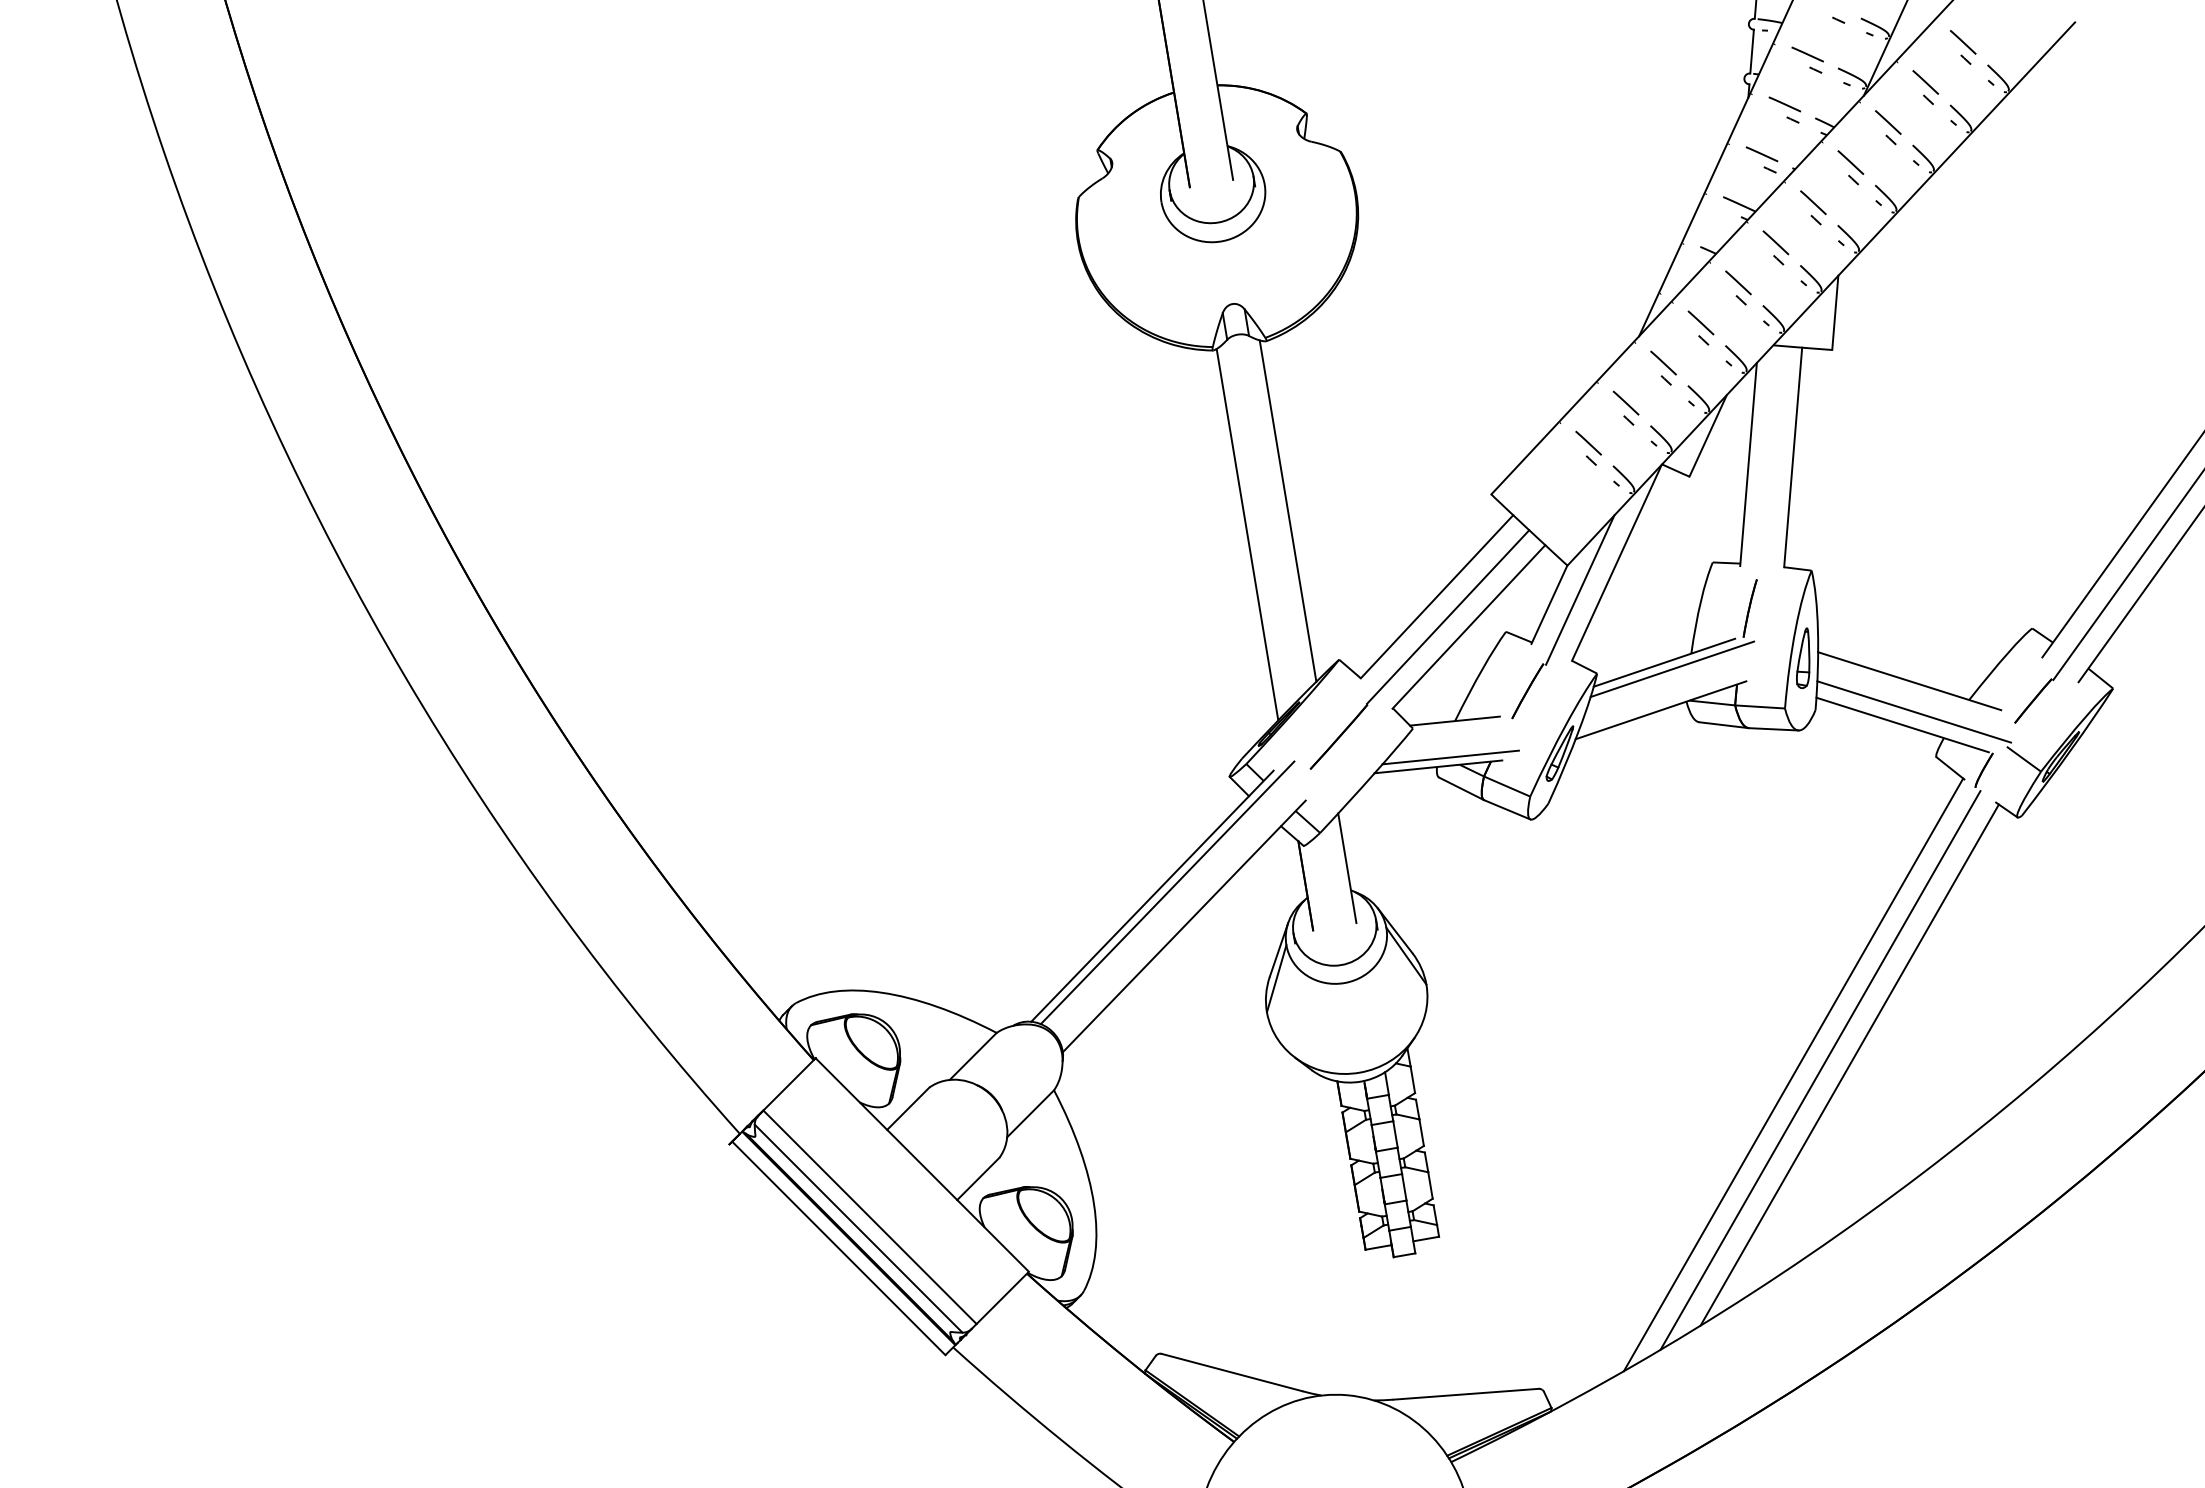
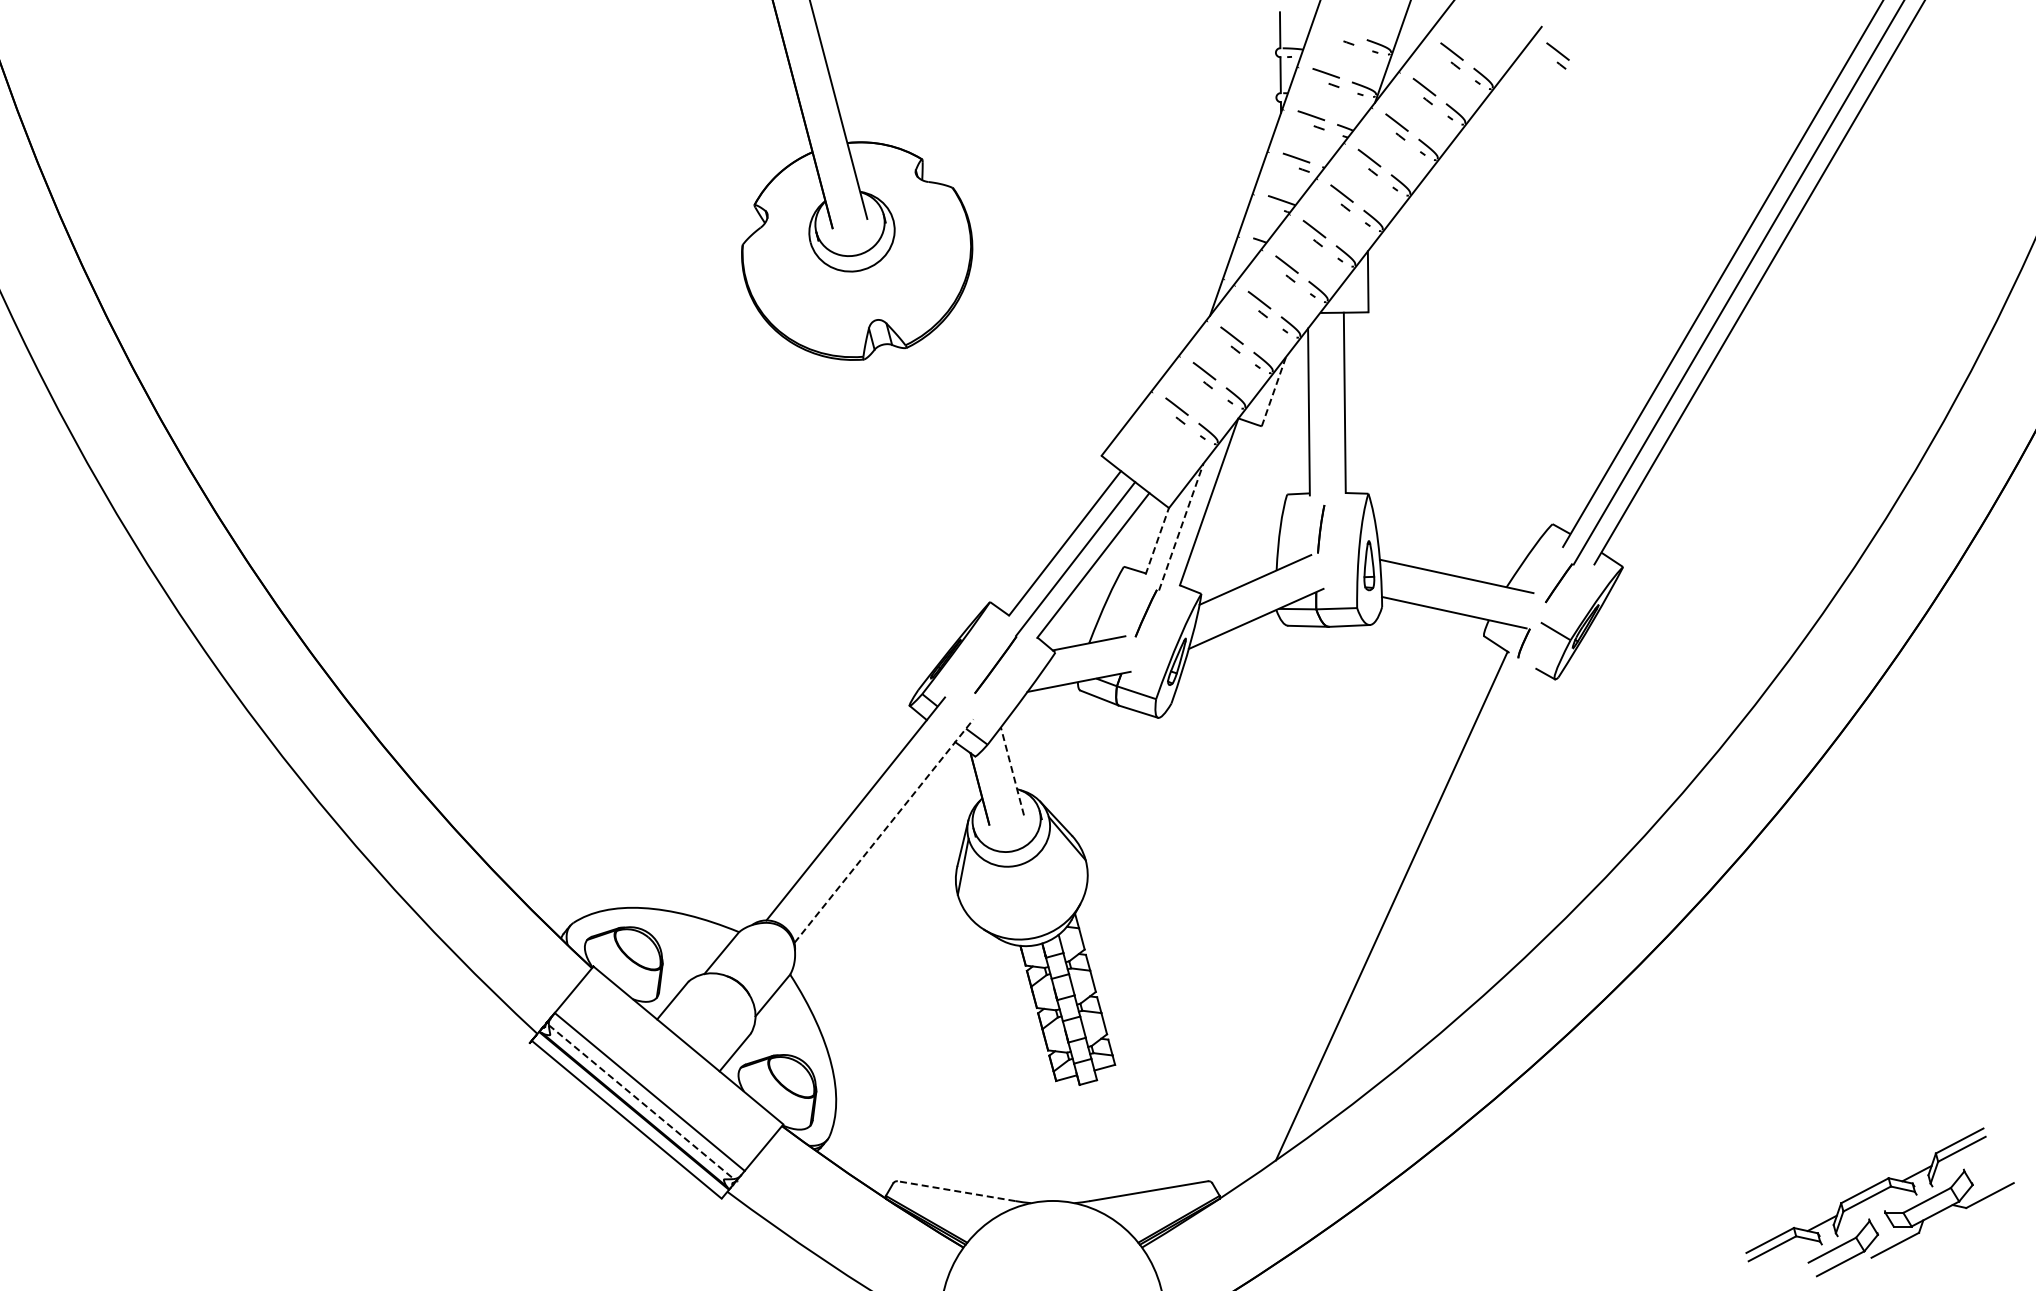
part: (2091, 58) -> (1557, 55), added
line: (1707, 435) -> (1273, 391), solid -> dashed
line: (1288, 510) -> (937, 484), removed
line: (1246, 535) -> (905, 507), removed
line: (1580, 589) -> (1181, 526), solid -> dashed
line: (1549, 603) -> (1157, 540), solid -> dashed
line: (1671, 668) -> (1261, 584), removed
line: (1914, 711) -> (1462, 600), removed
line: (1450, 757) -> (1088, 673), removed
line: (1347, 867) -> (1012, 770), solid -> dashed
line: (1167, 892) -> (867, 804), removed
line: (1185, 925) -> (884, 830), solid -> dashed
line: (1849, 1064) -> (1436, 893), removed
line: (1820, 1070) -> (1413, 900), removed
line: (858, 1229) -> (641, 1102), solid -> dashed
line: (1231, 1372) -> (956, 1191), solid -> dashed

